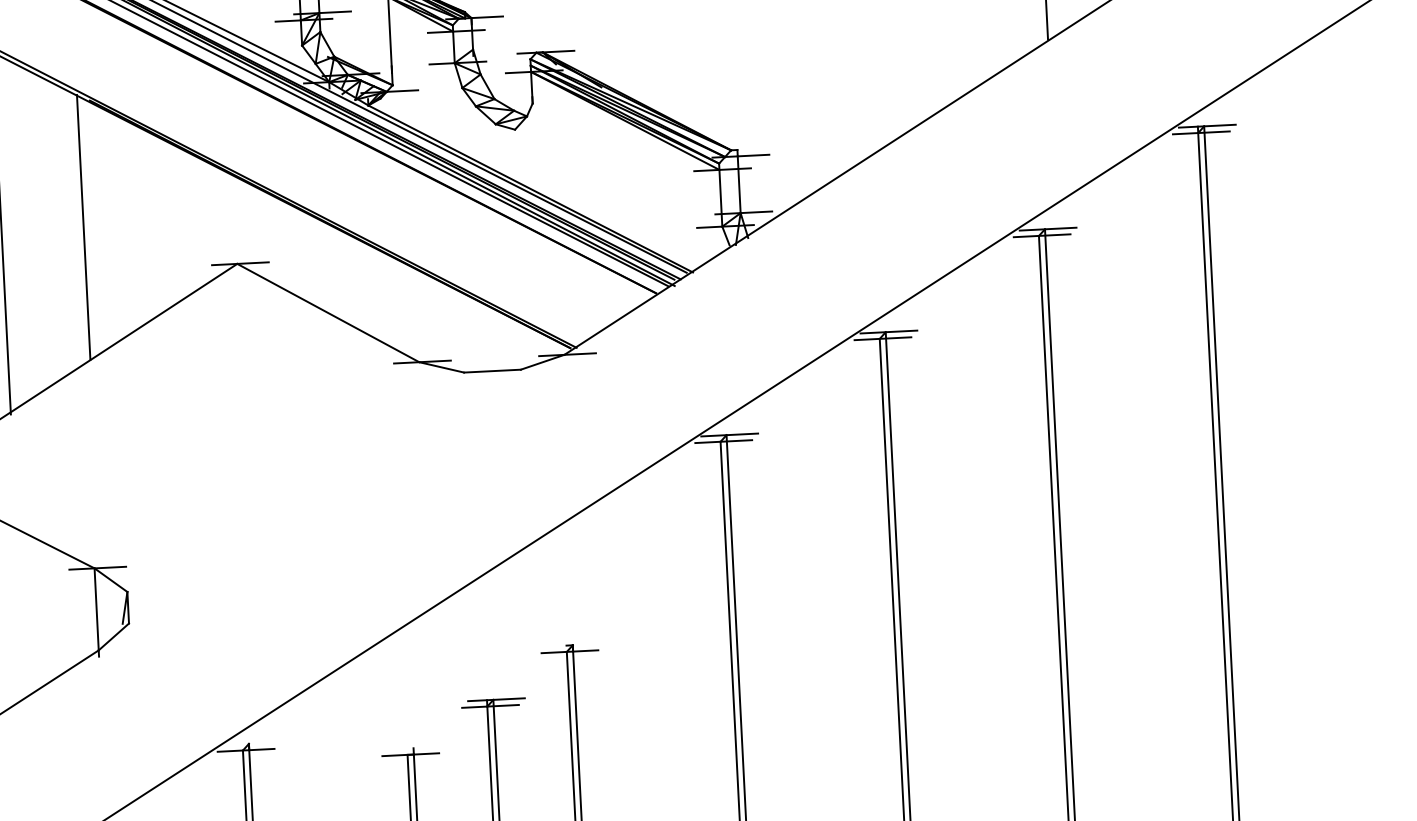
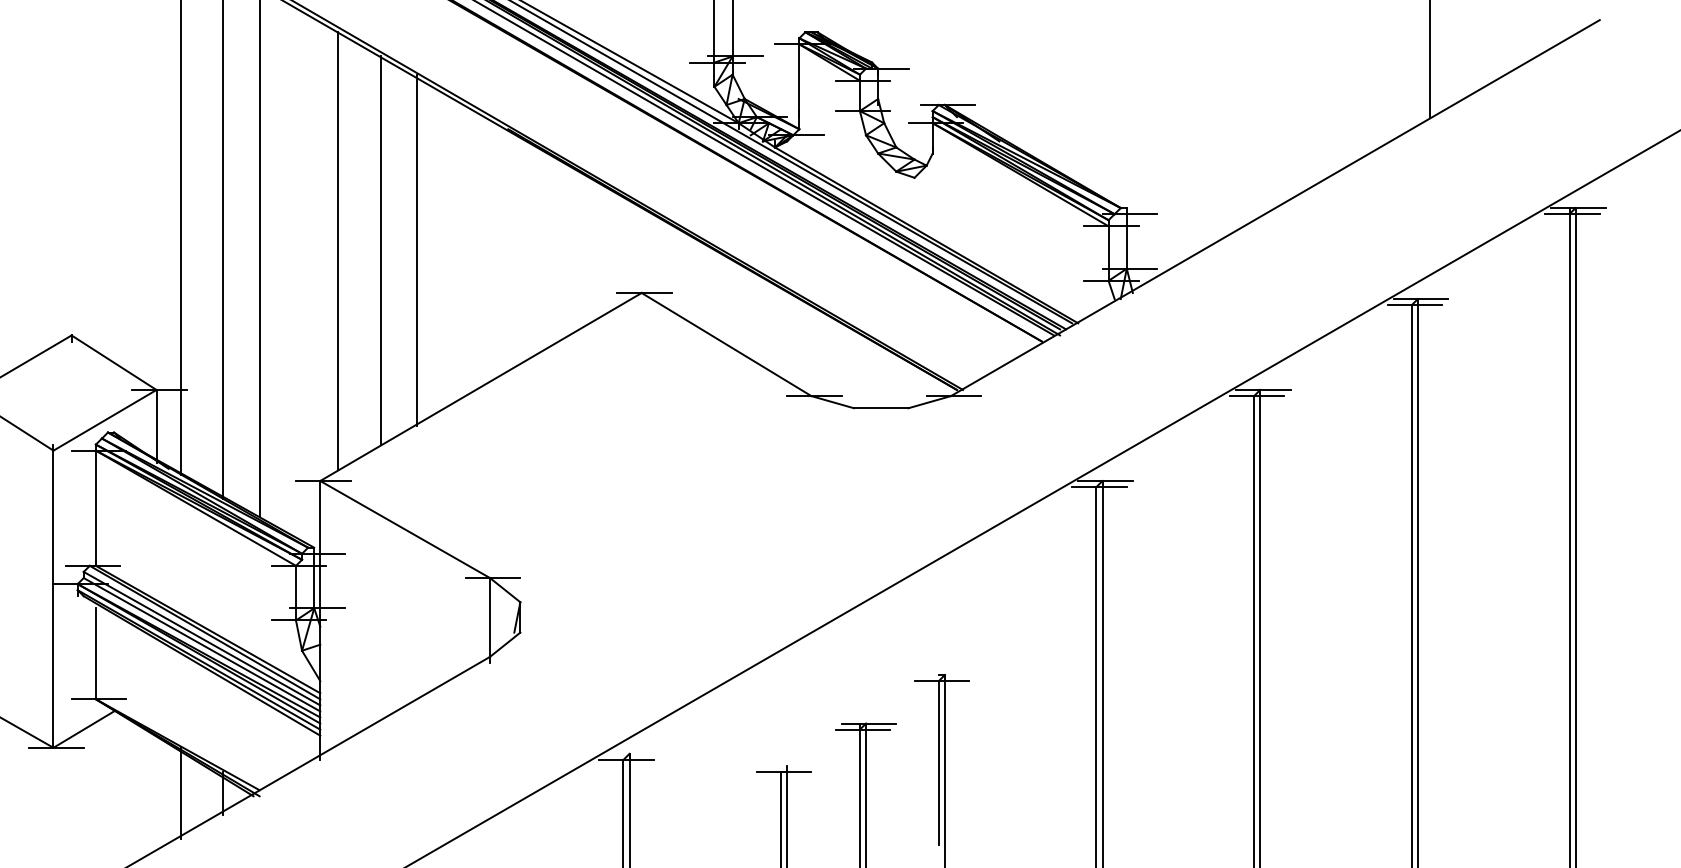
line: (84, 227) -> (496, 250), removed

